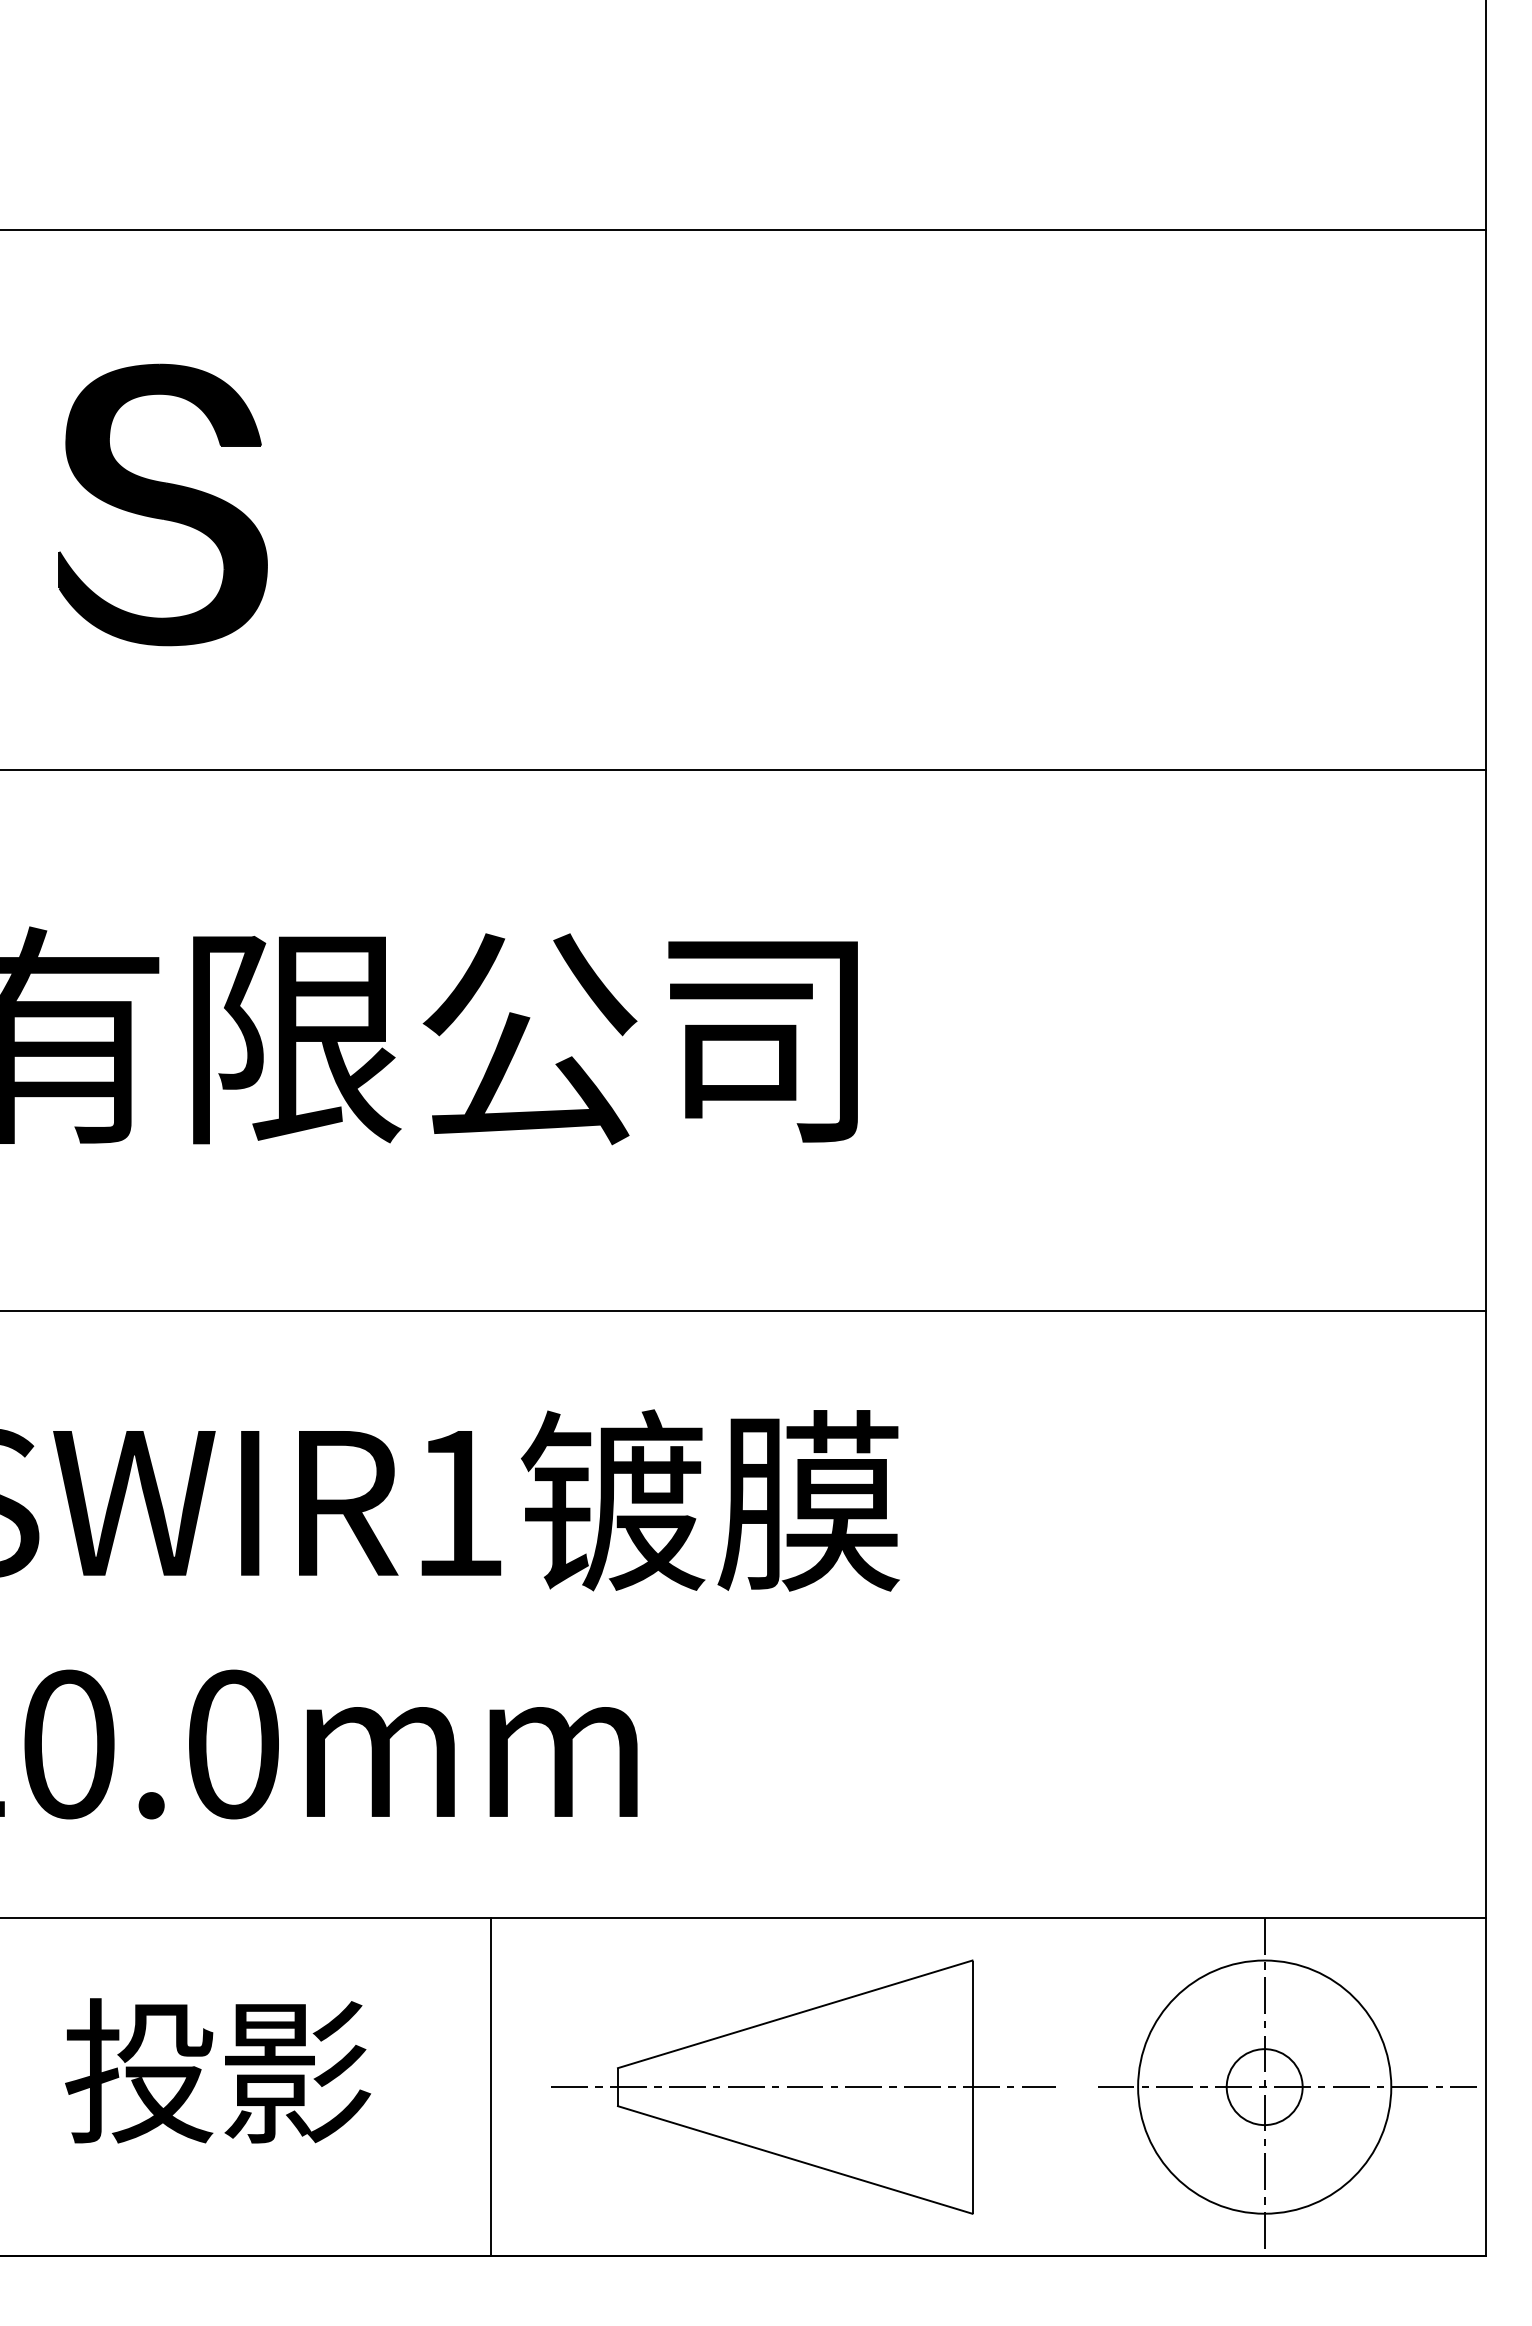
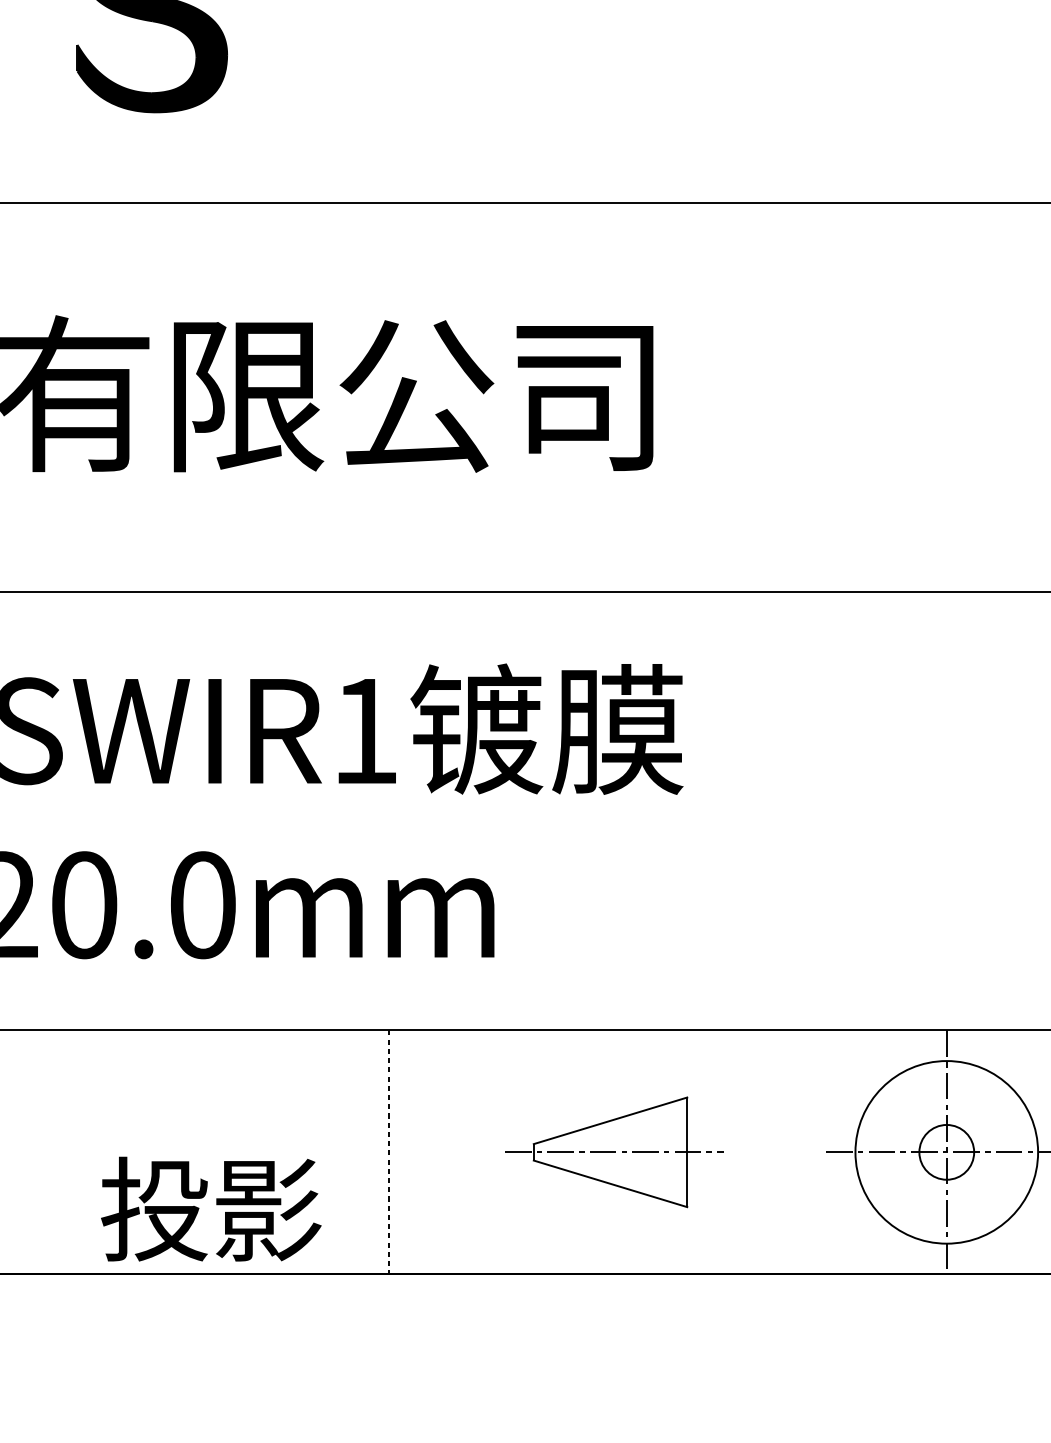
text: (218, 2070) -> (211, 1208), moved
part: (803, 2086) -> (614, 1151), size x0.6
line: (491, 2087) -> (389, 1152), solid -> dashed

